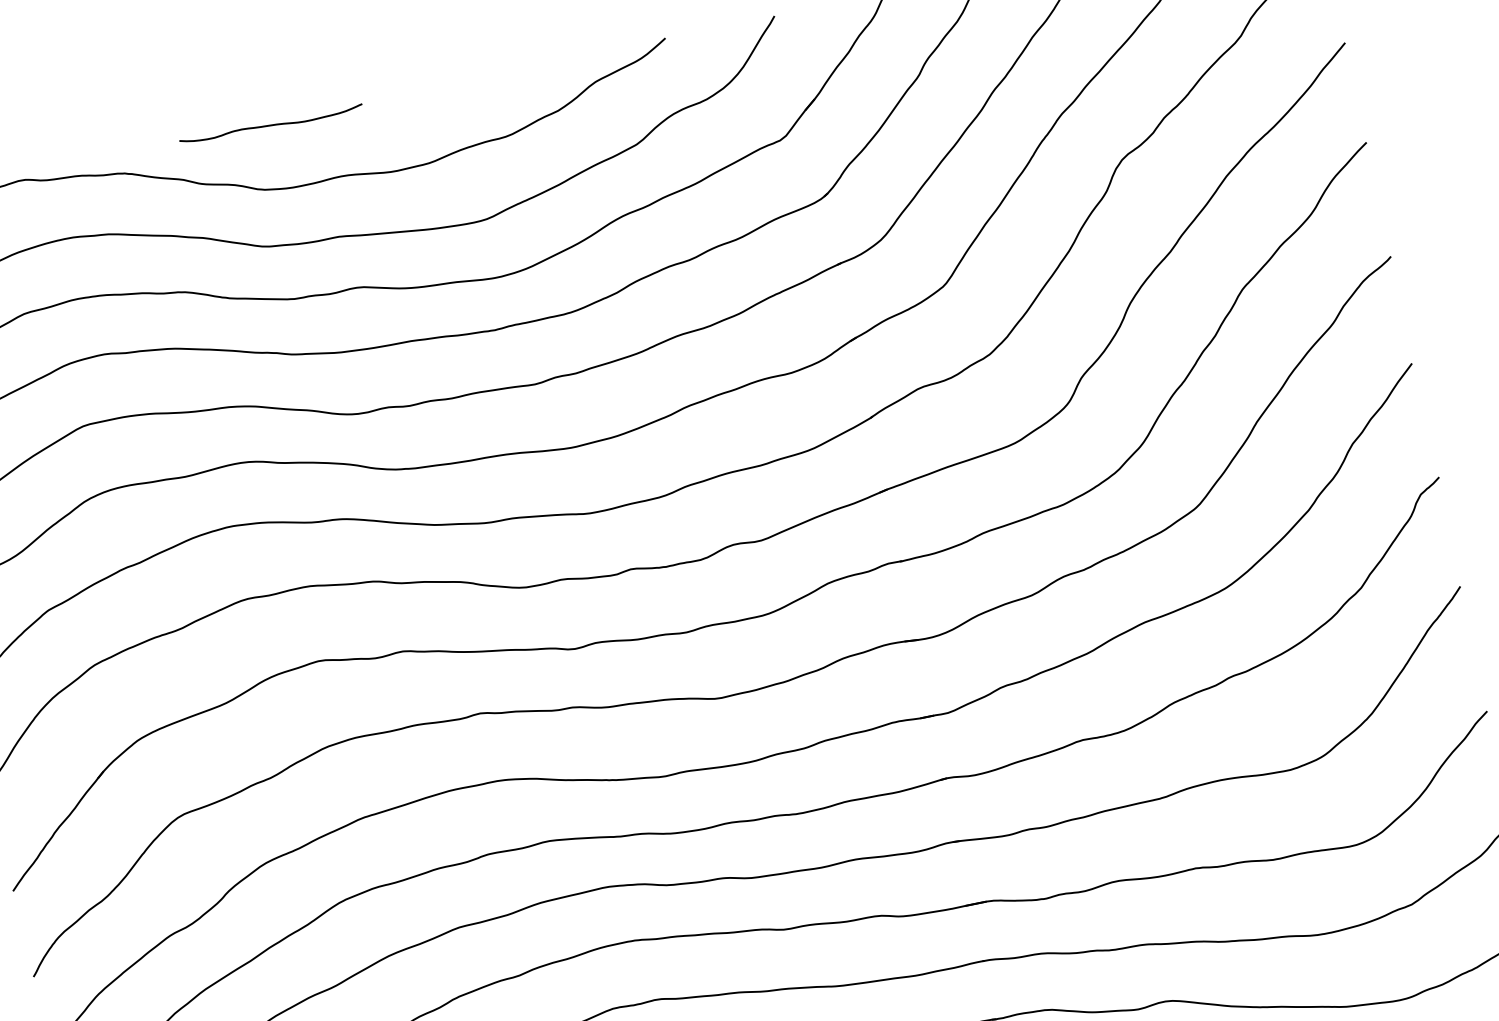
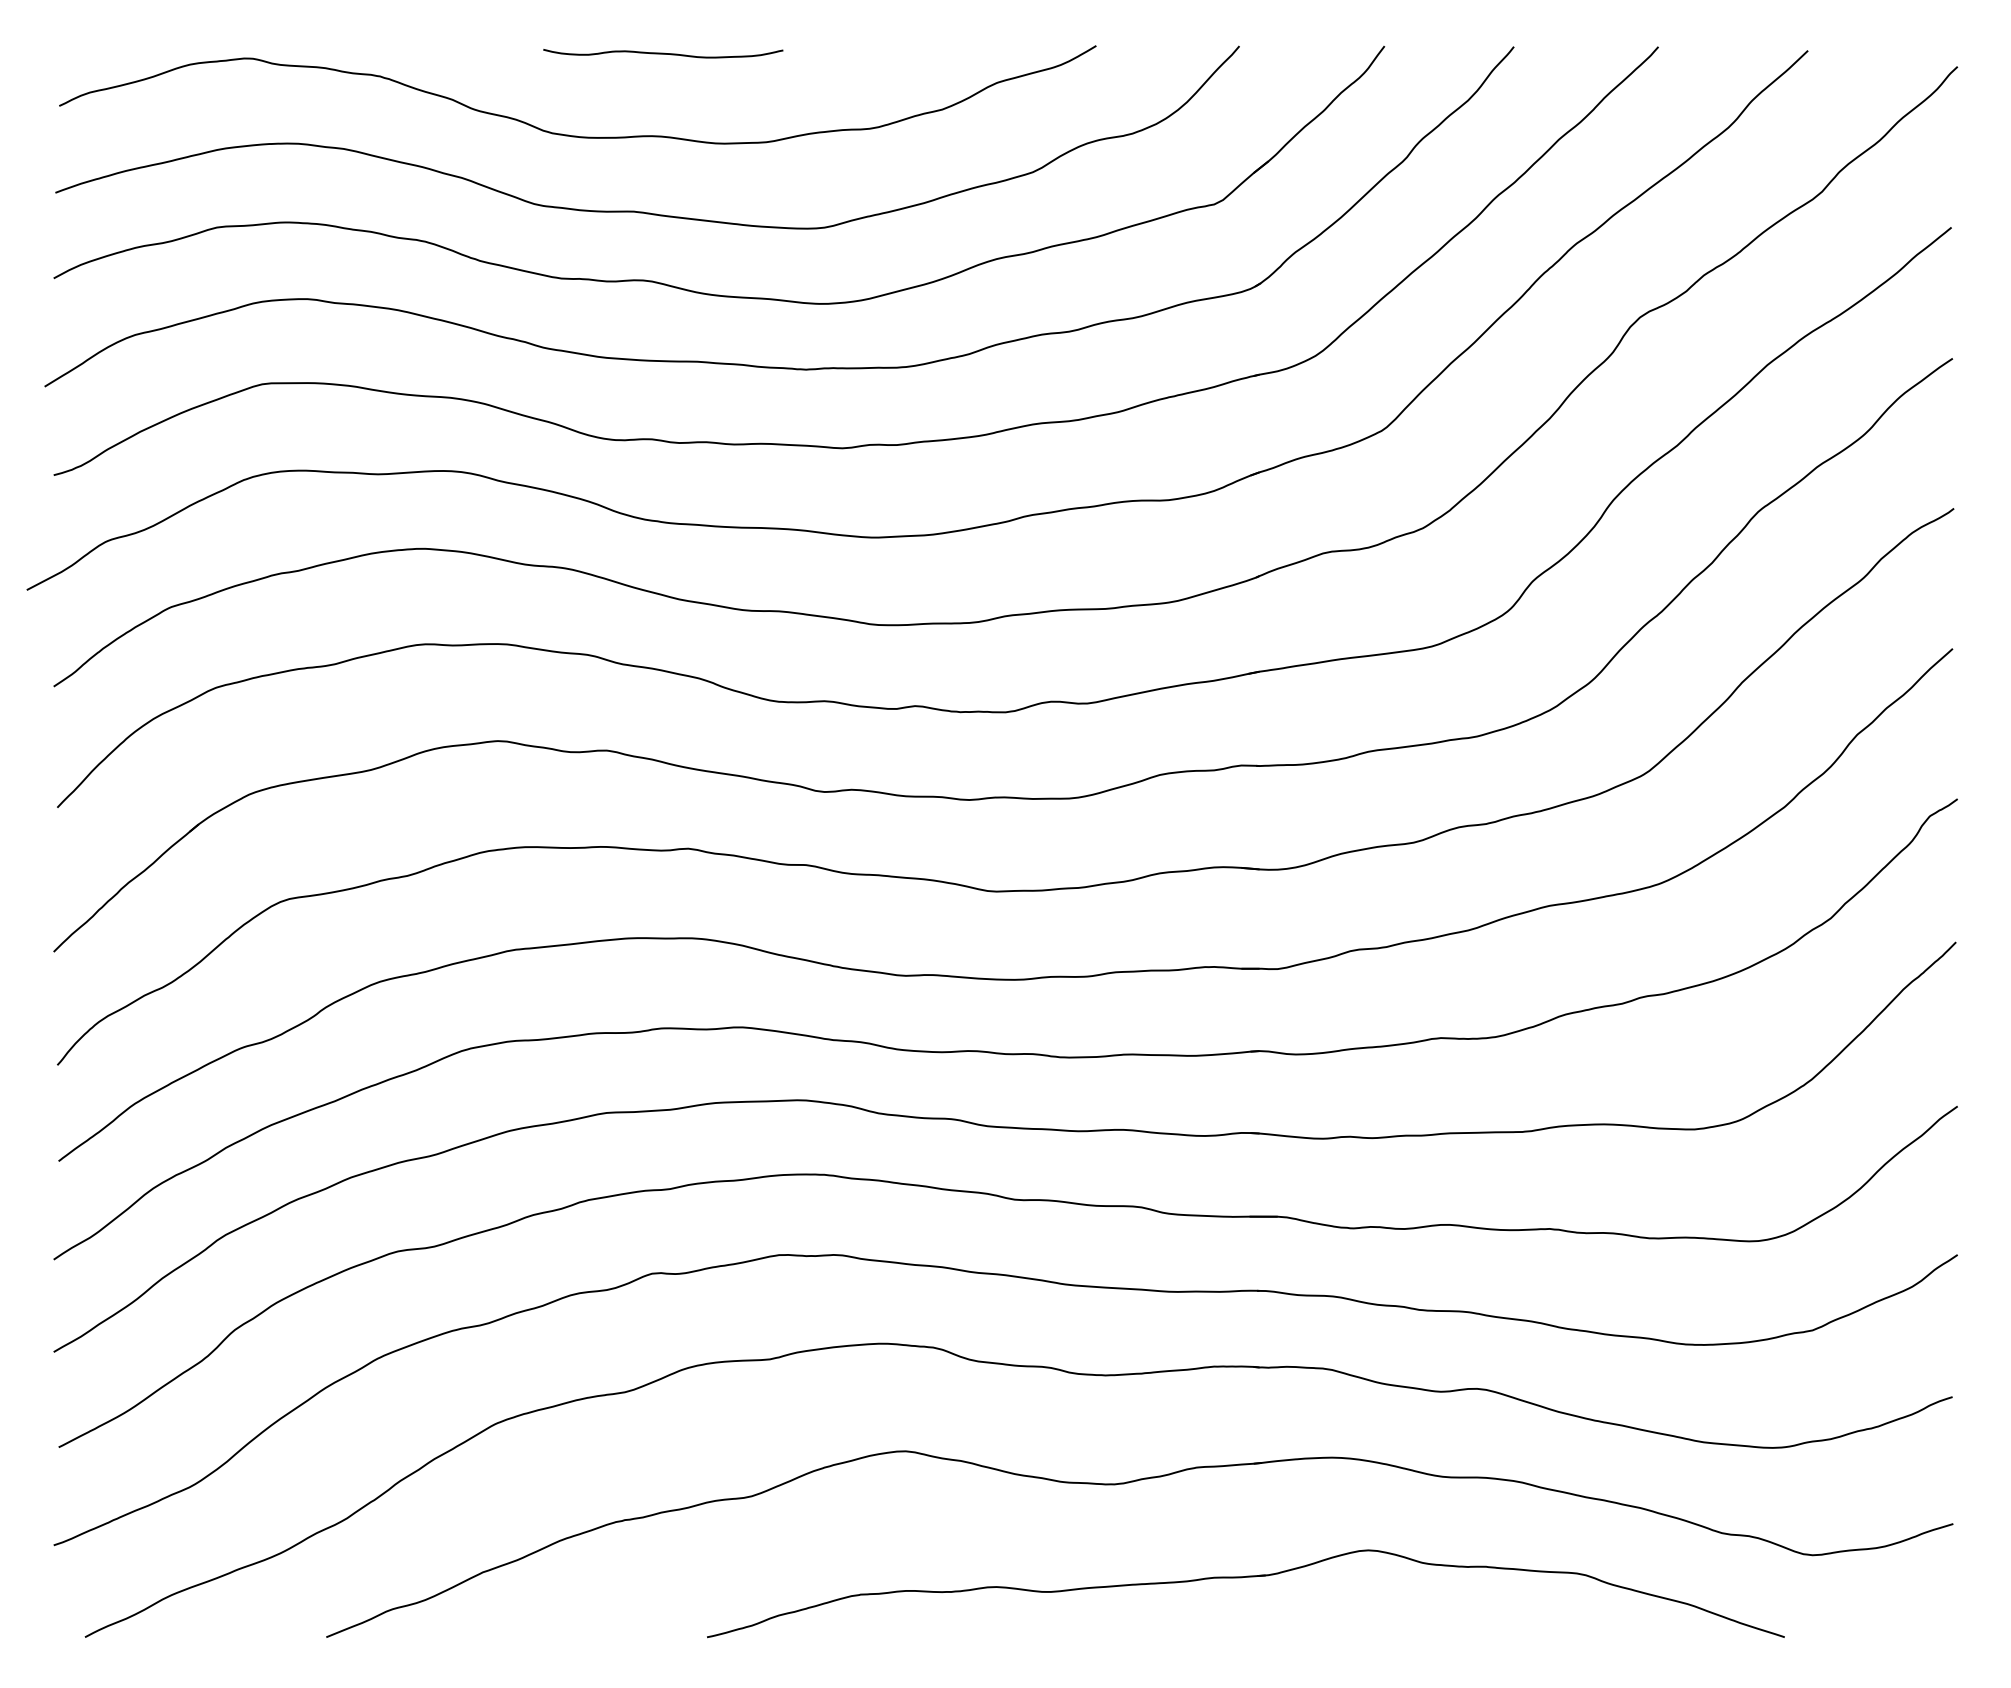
curve: (271, 125) -> (663, 53), moved

